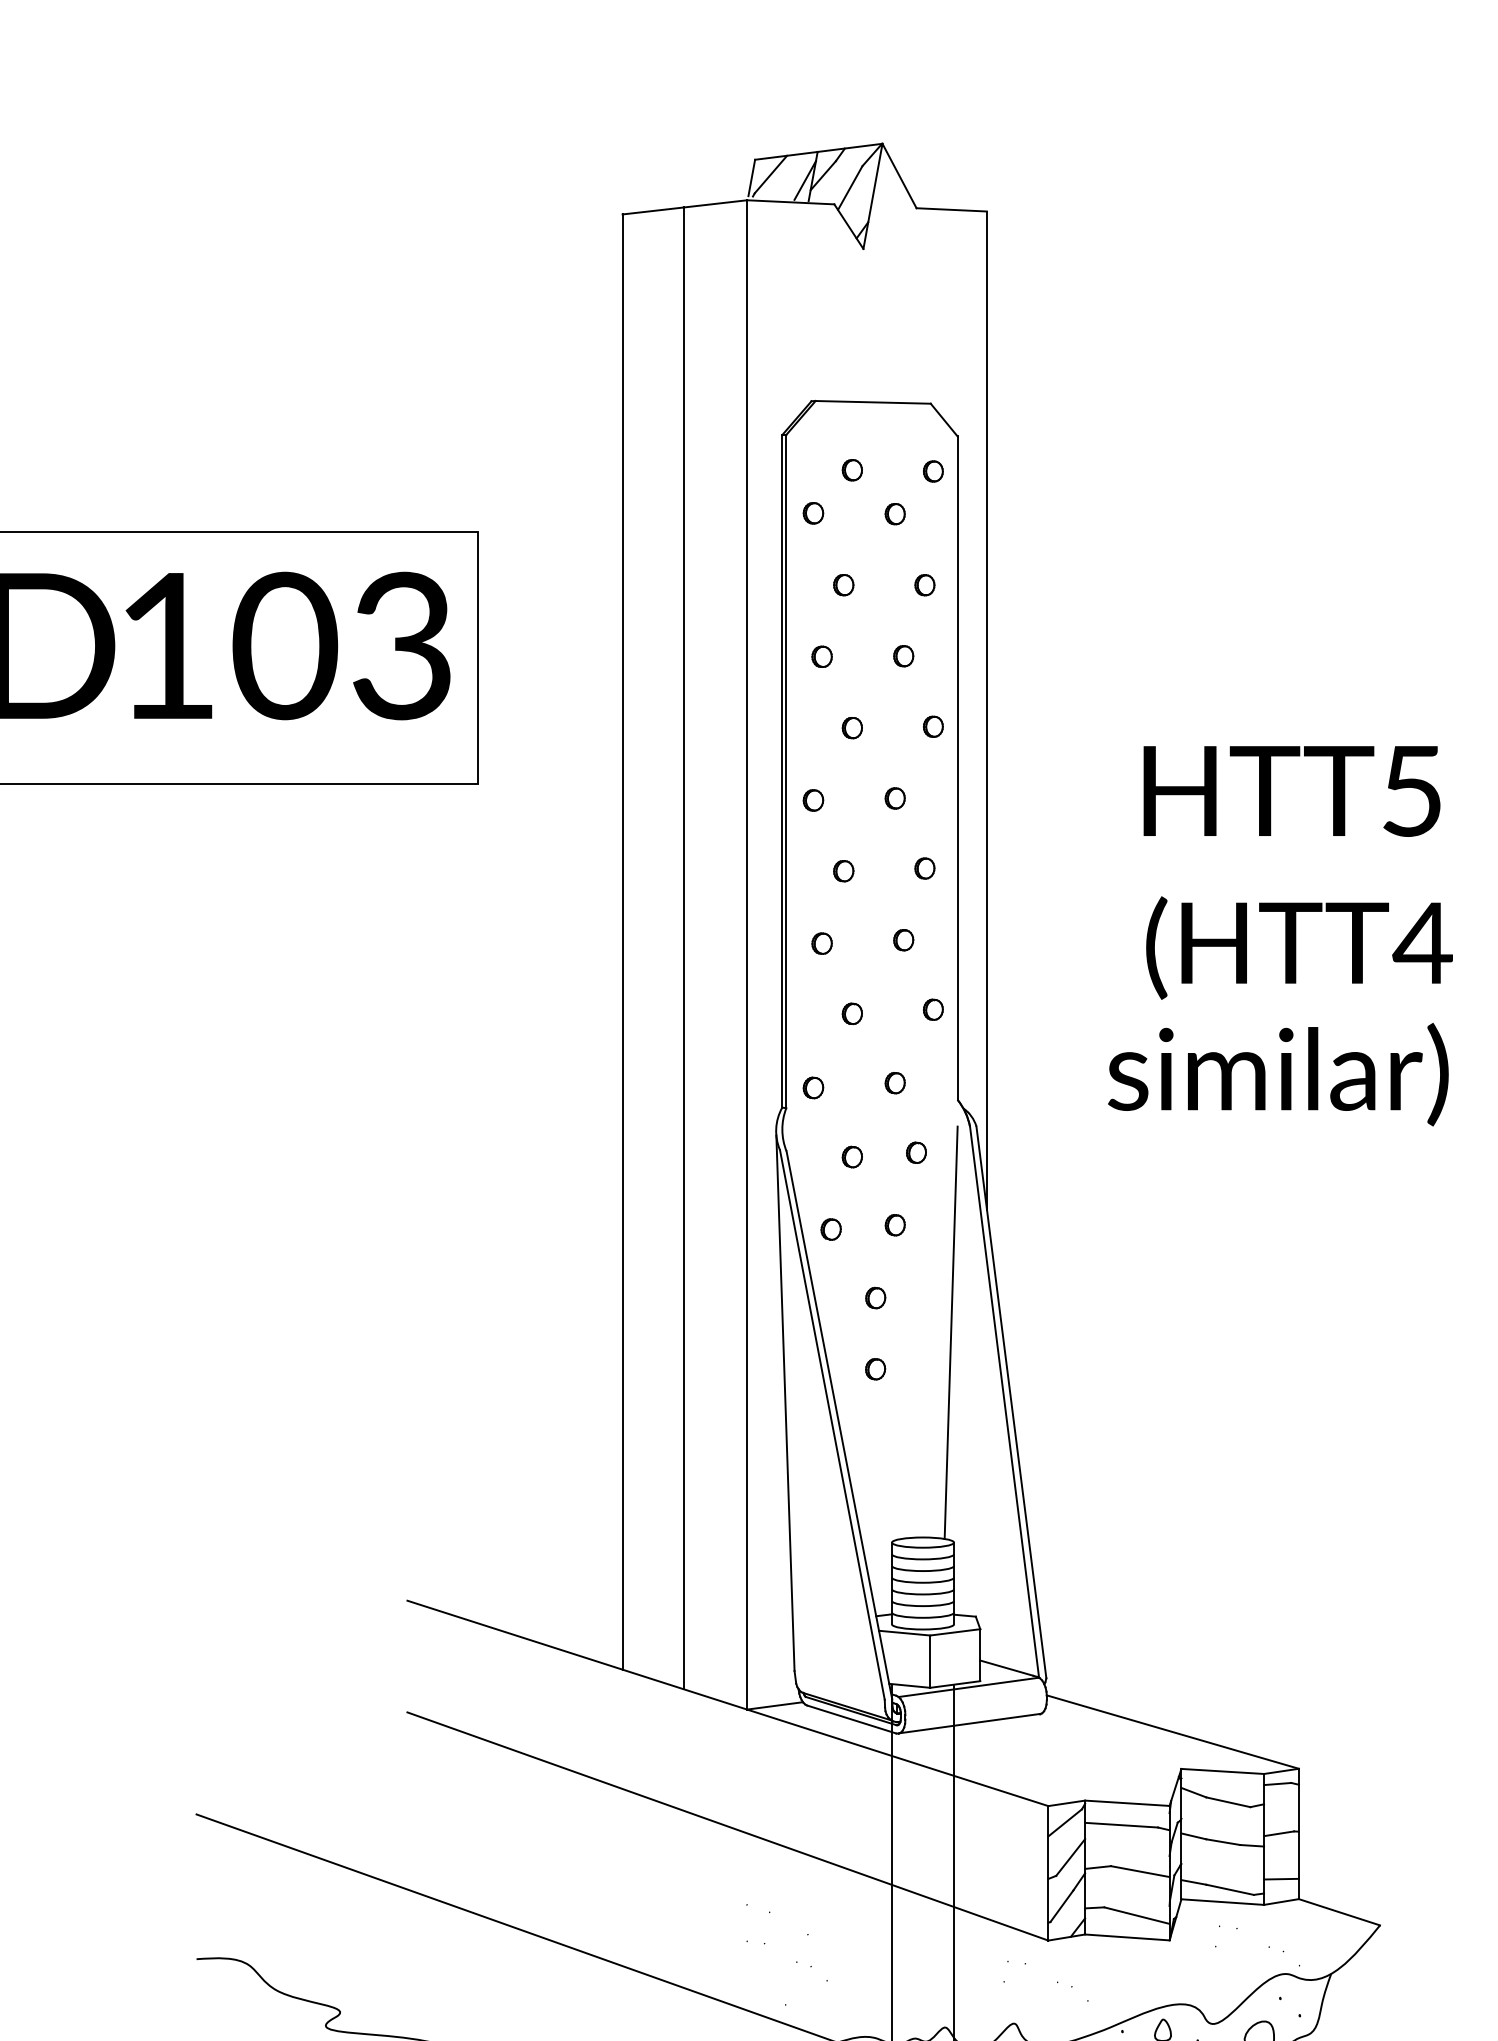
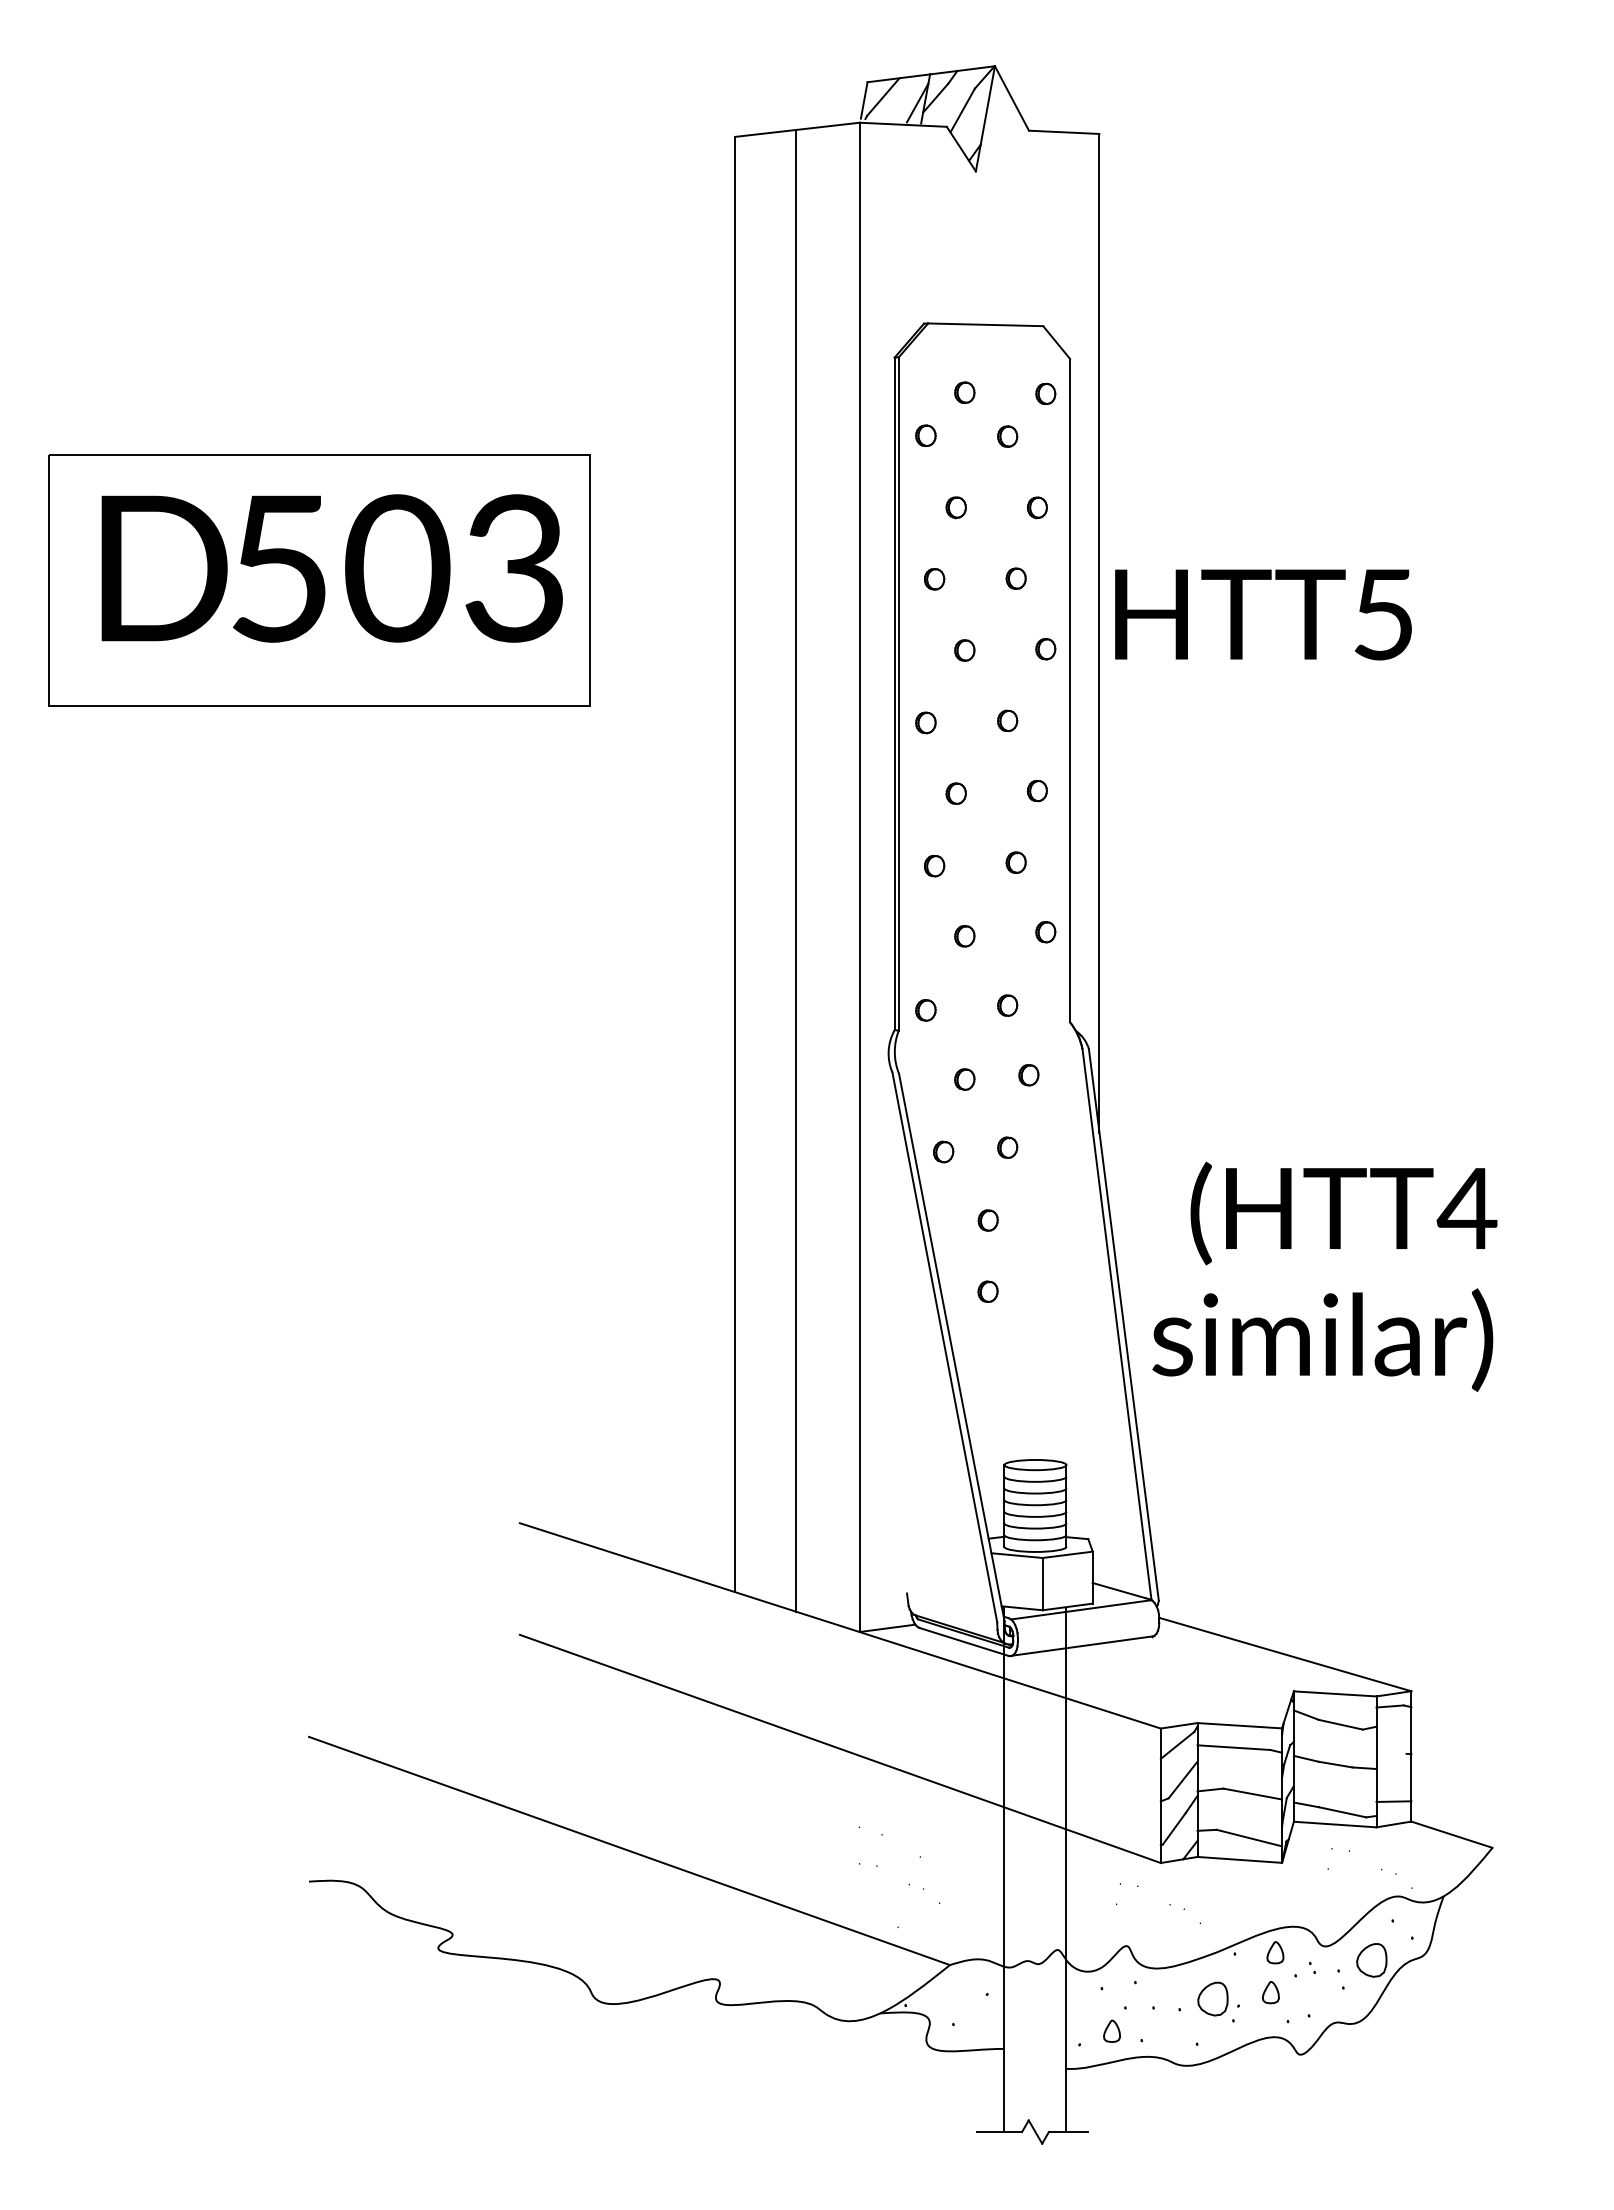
text: (166, 646) -> (278, 568), 103 -> 503
text: (1292, 791) -> (1263, 614), moved
text: (1280, 1011) -> (1324, 1276), moved
line: (951, 1333) -> (1063, 1255), removed
line: (785, 1403) -> (897, 1325), removed
line: (1279, 1833) -> (1391, 1755), removed

